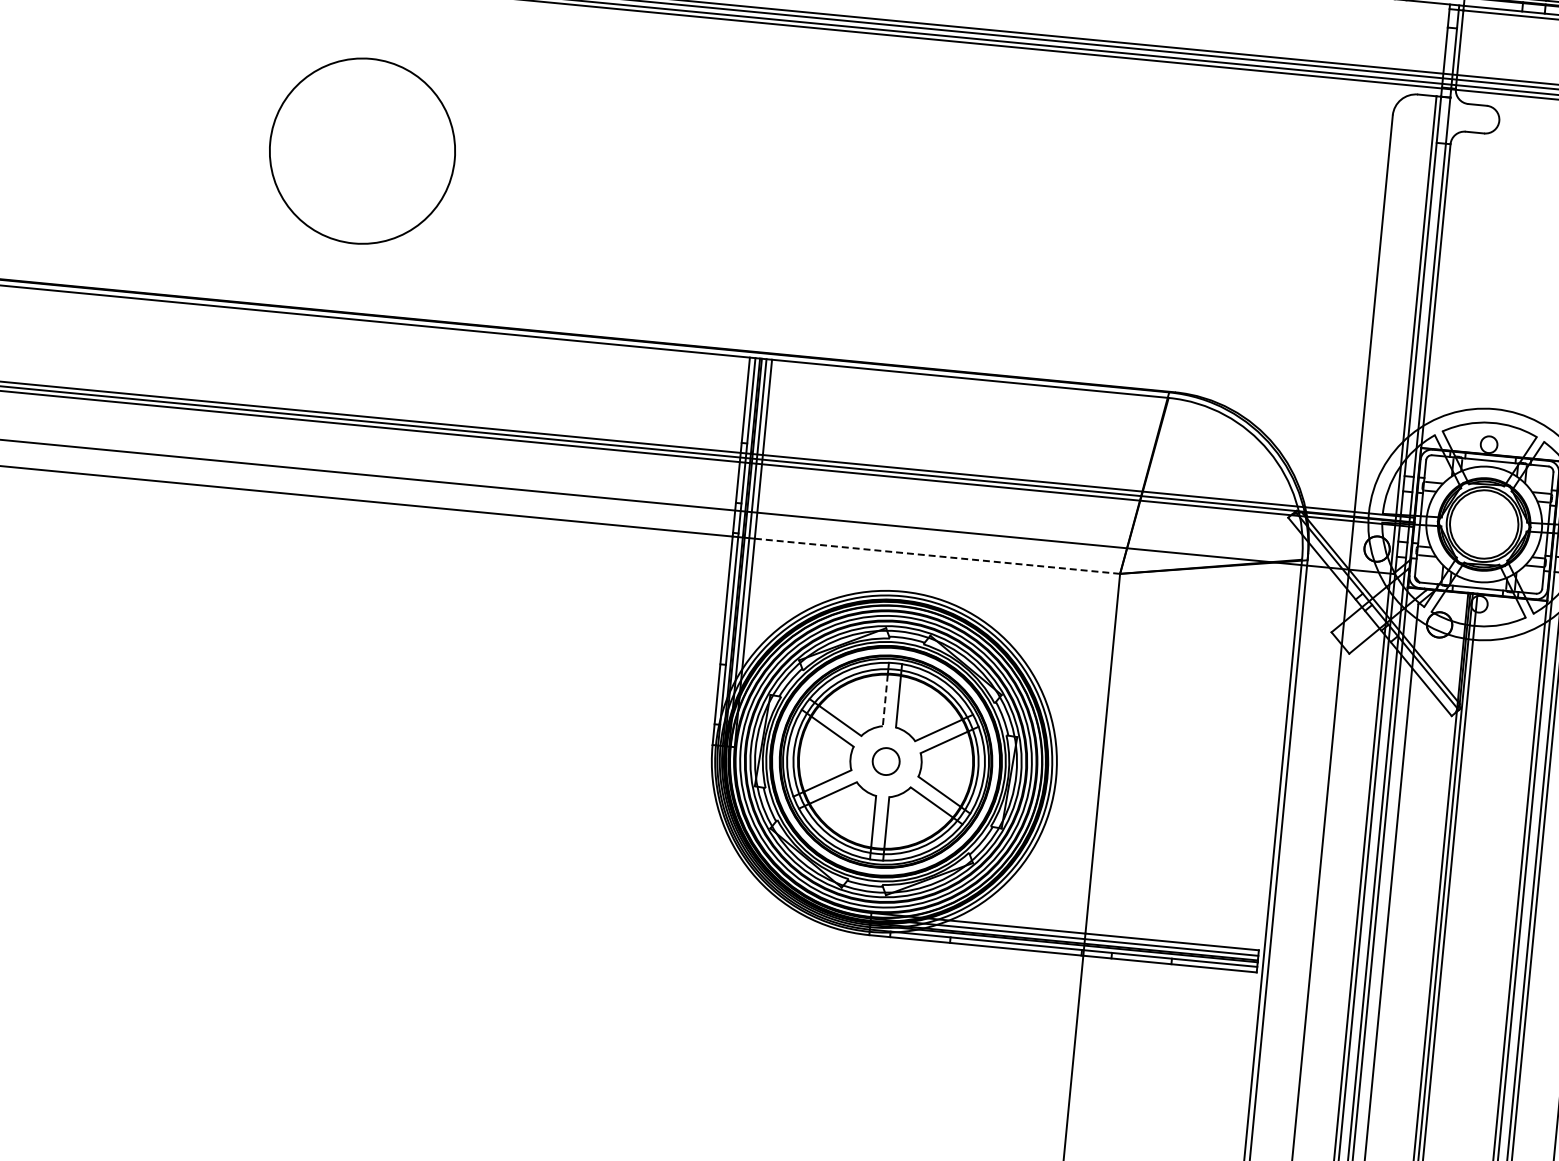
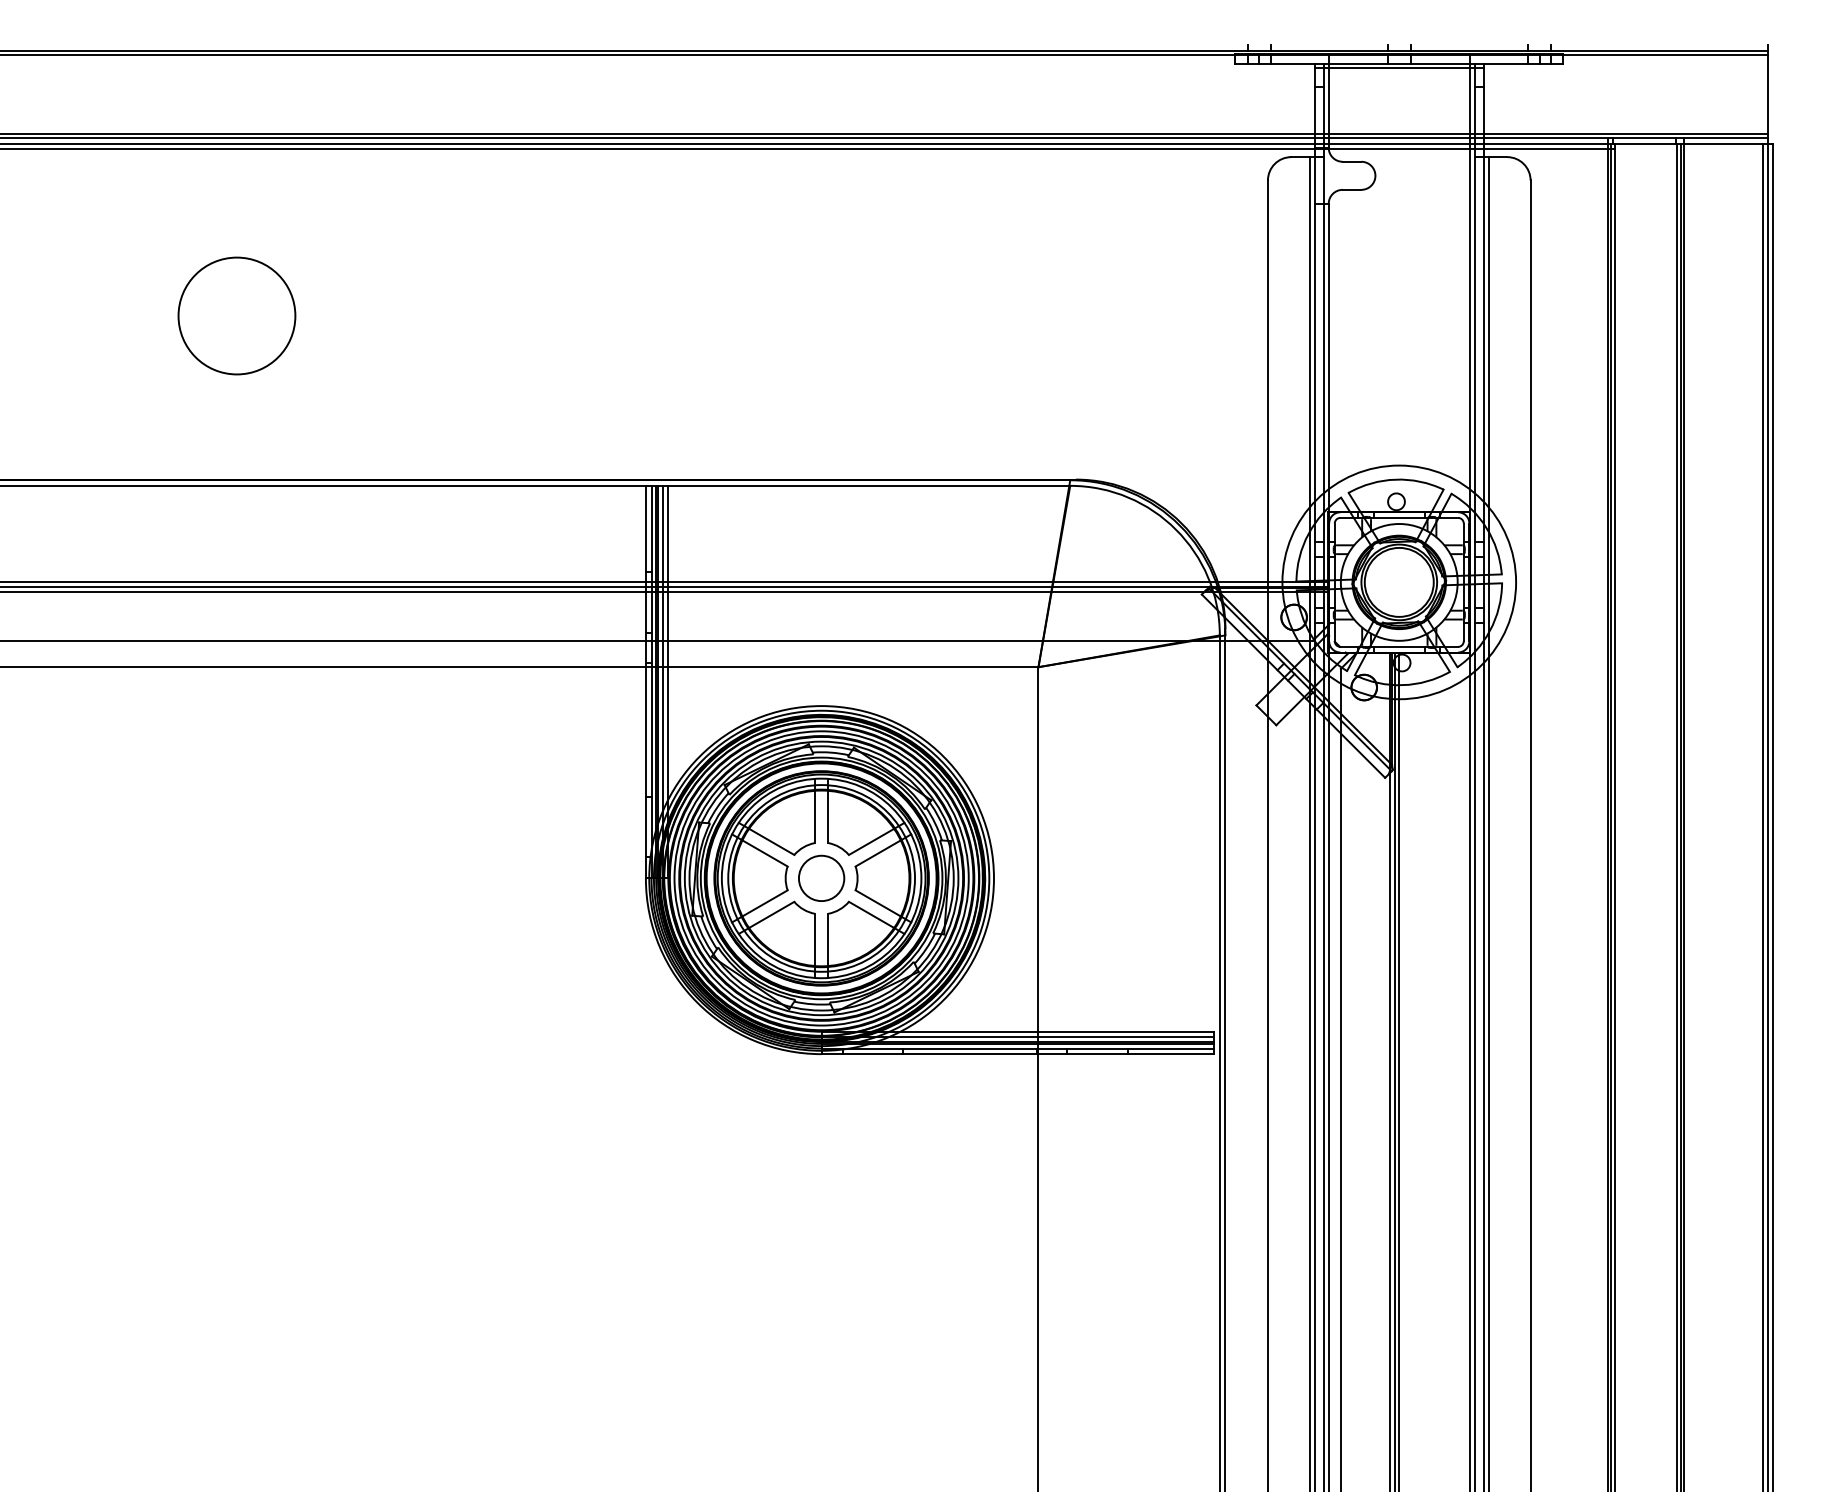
circle: (362, 150) -> (236, 315), size x0.62
line: (936, 556) -> (852, 667), dashed -> solid
line: (884, 700) -> (814, 817), dashed -> solid
circle: (886, 760) -> (821, 877), size x1.67

